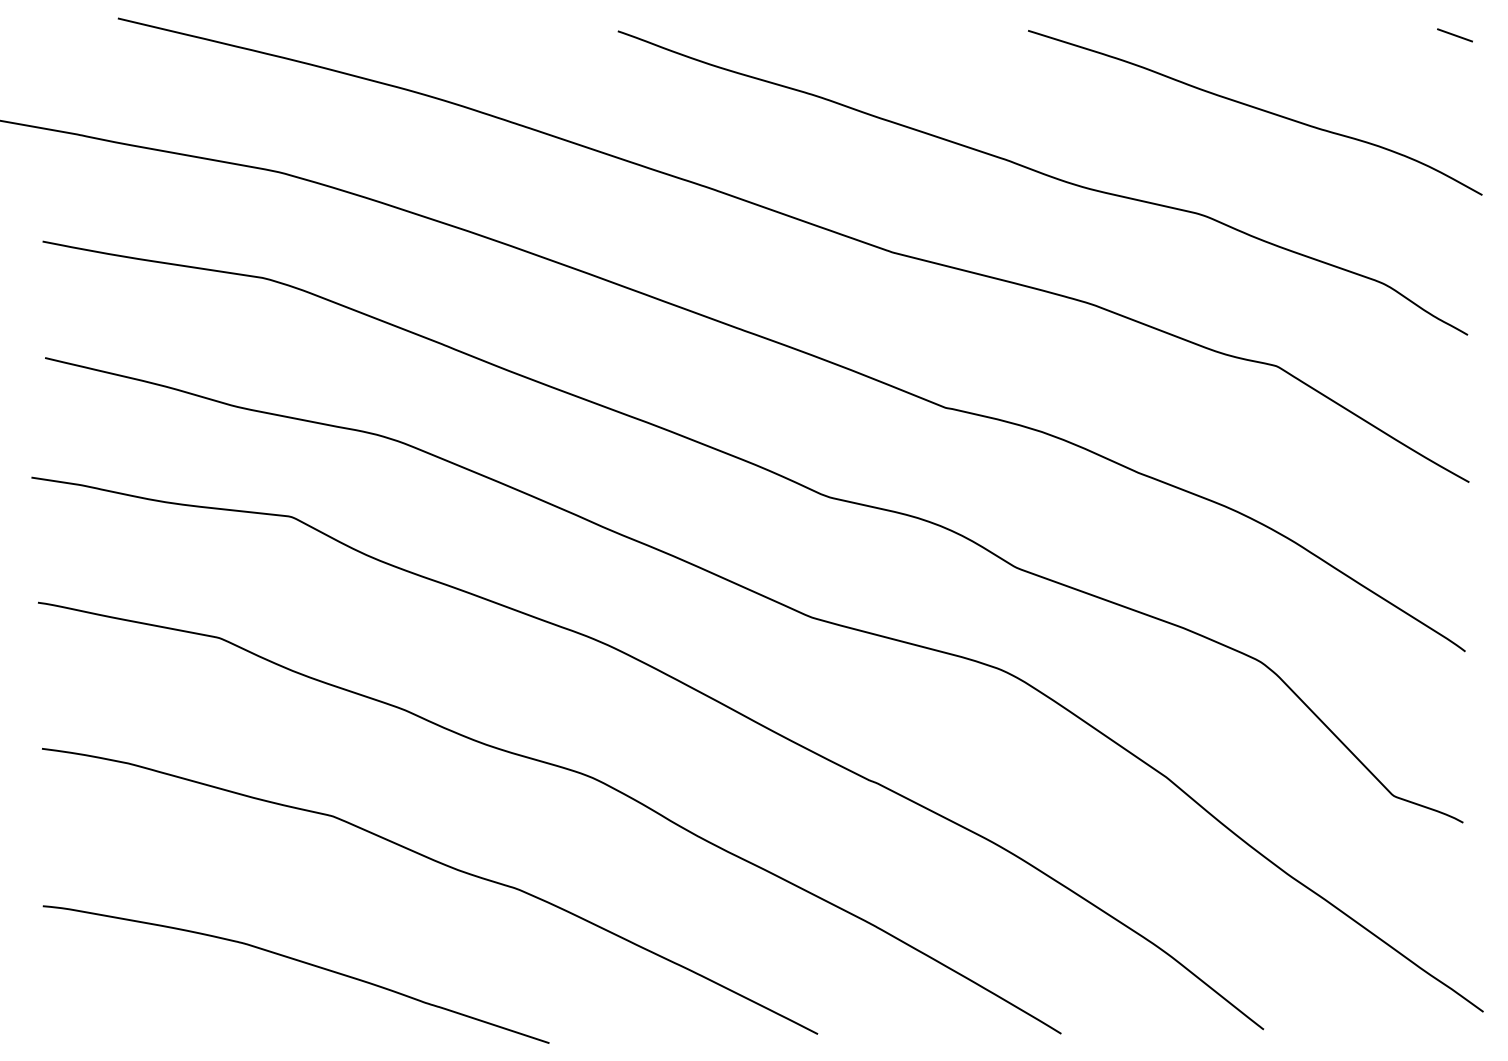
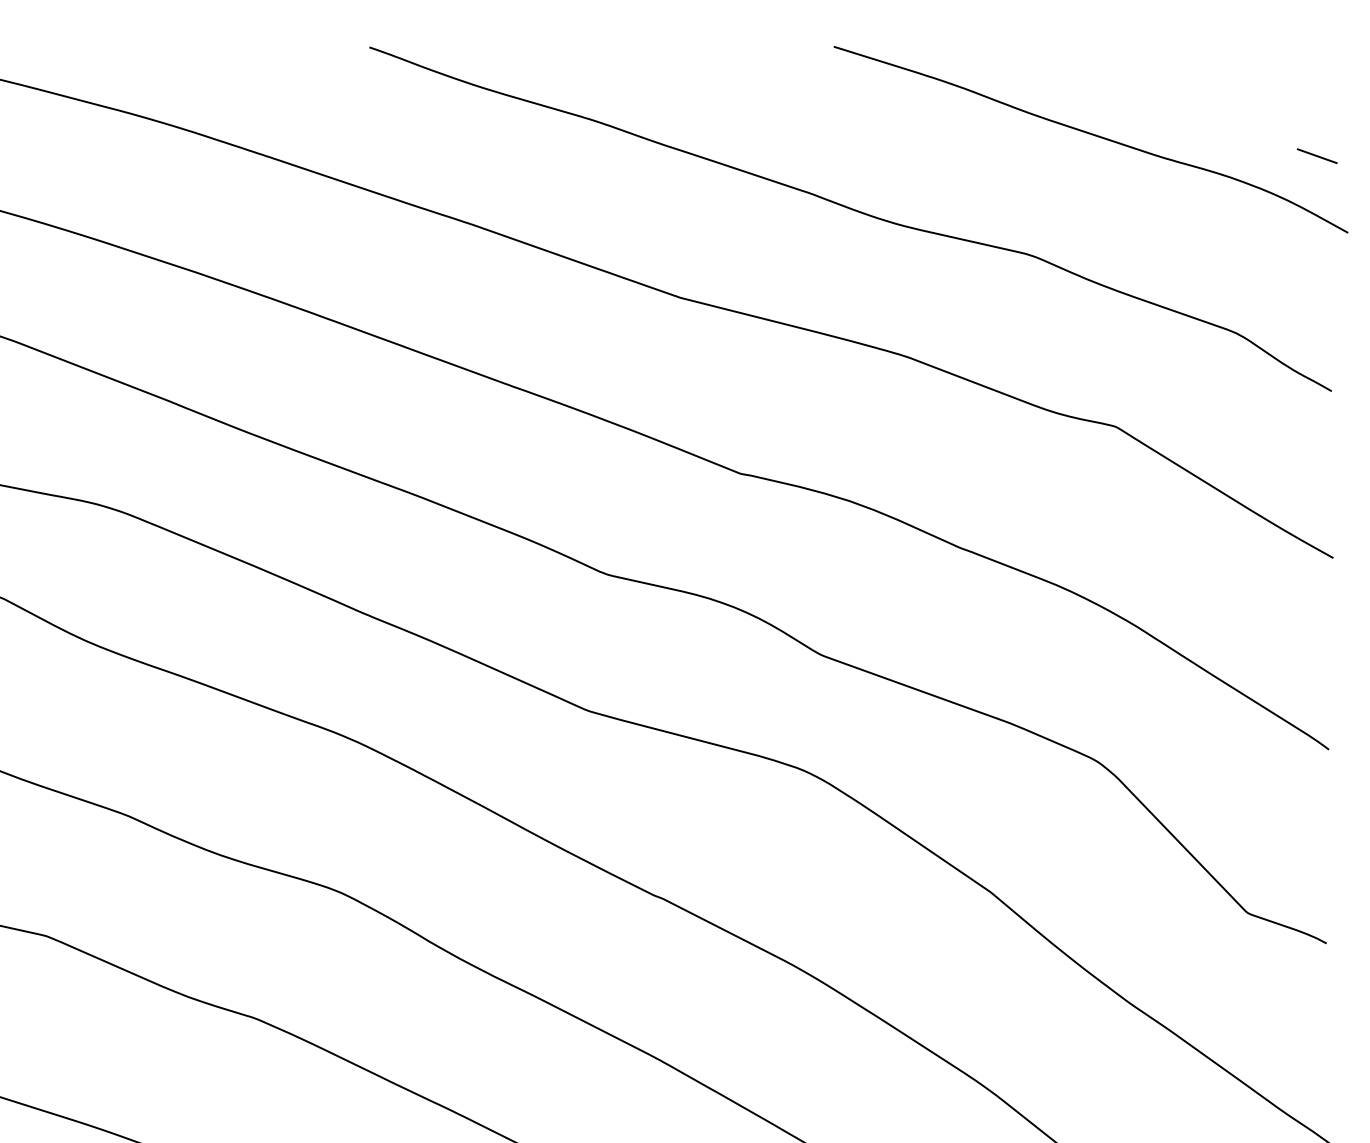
line: (1454, 35) -> (1316, 156), moved

